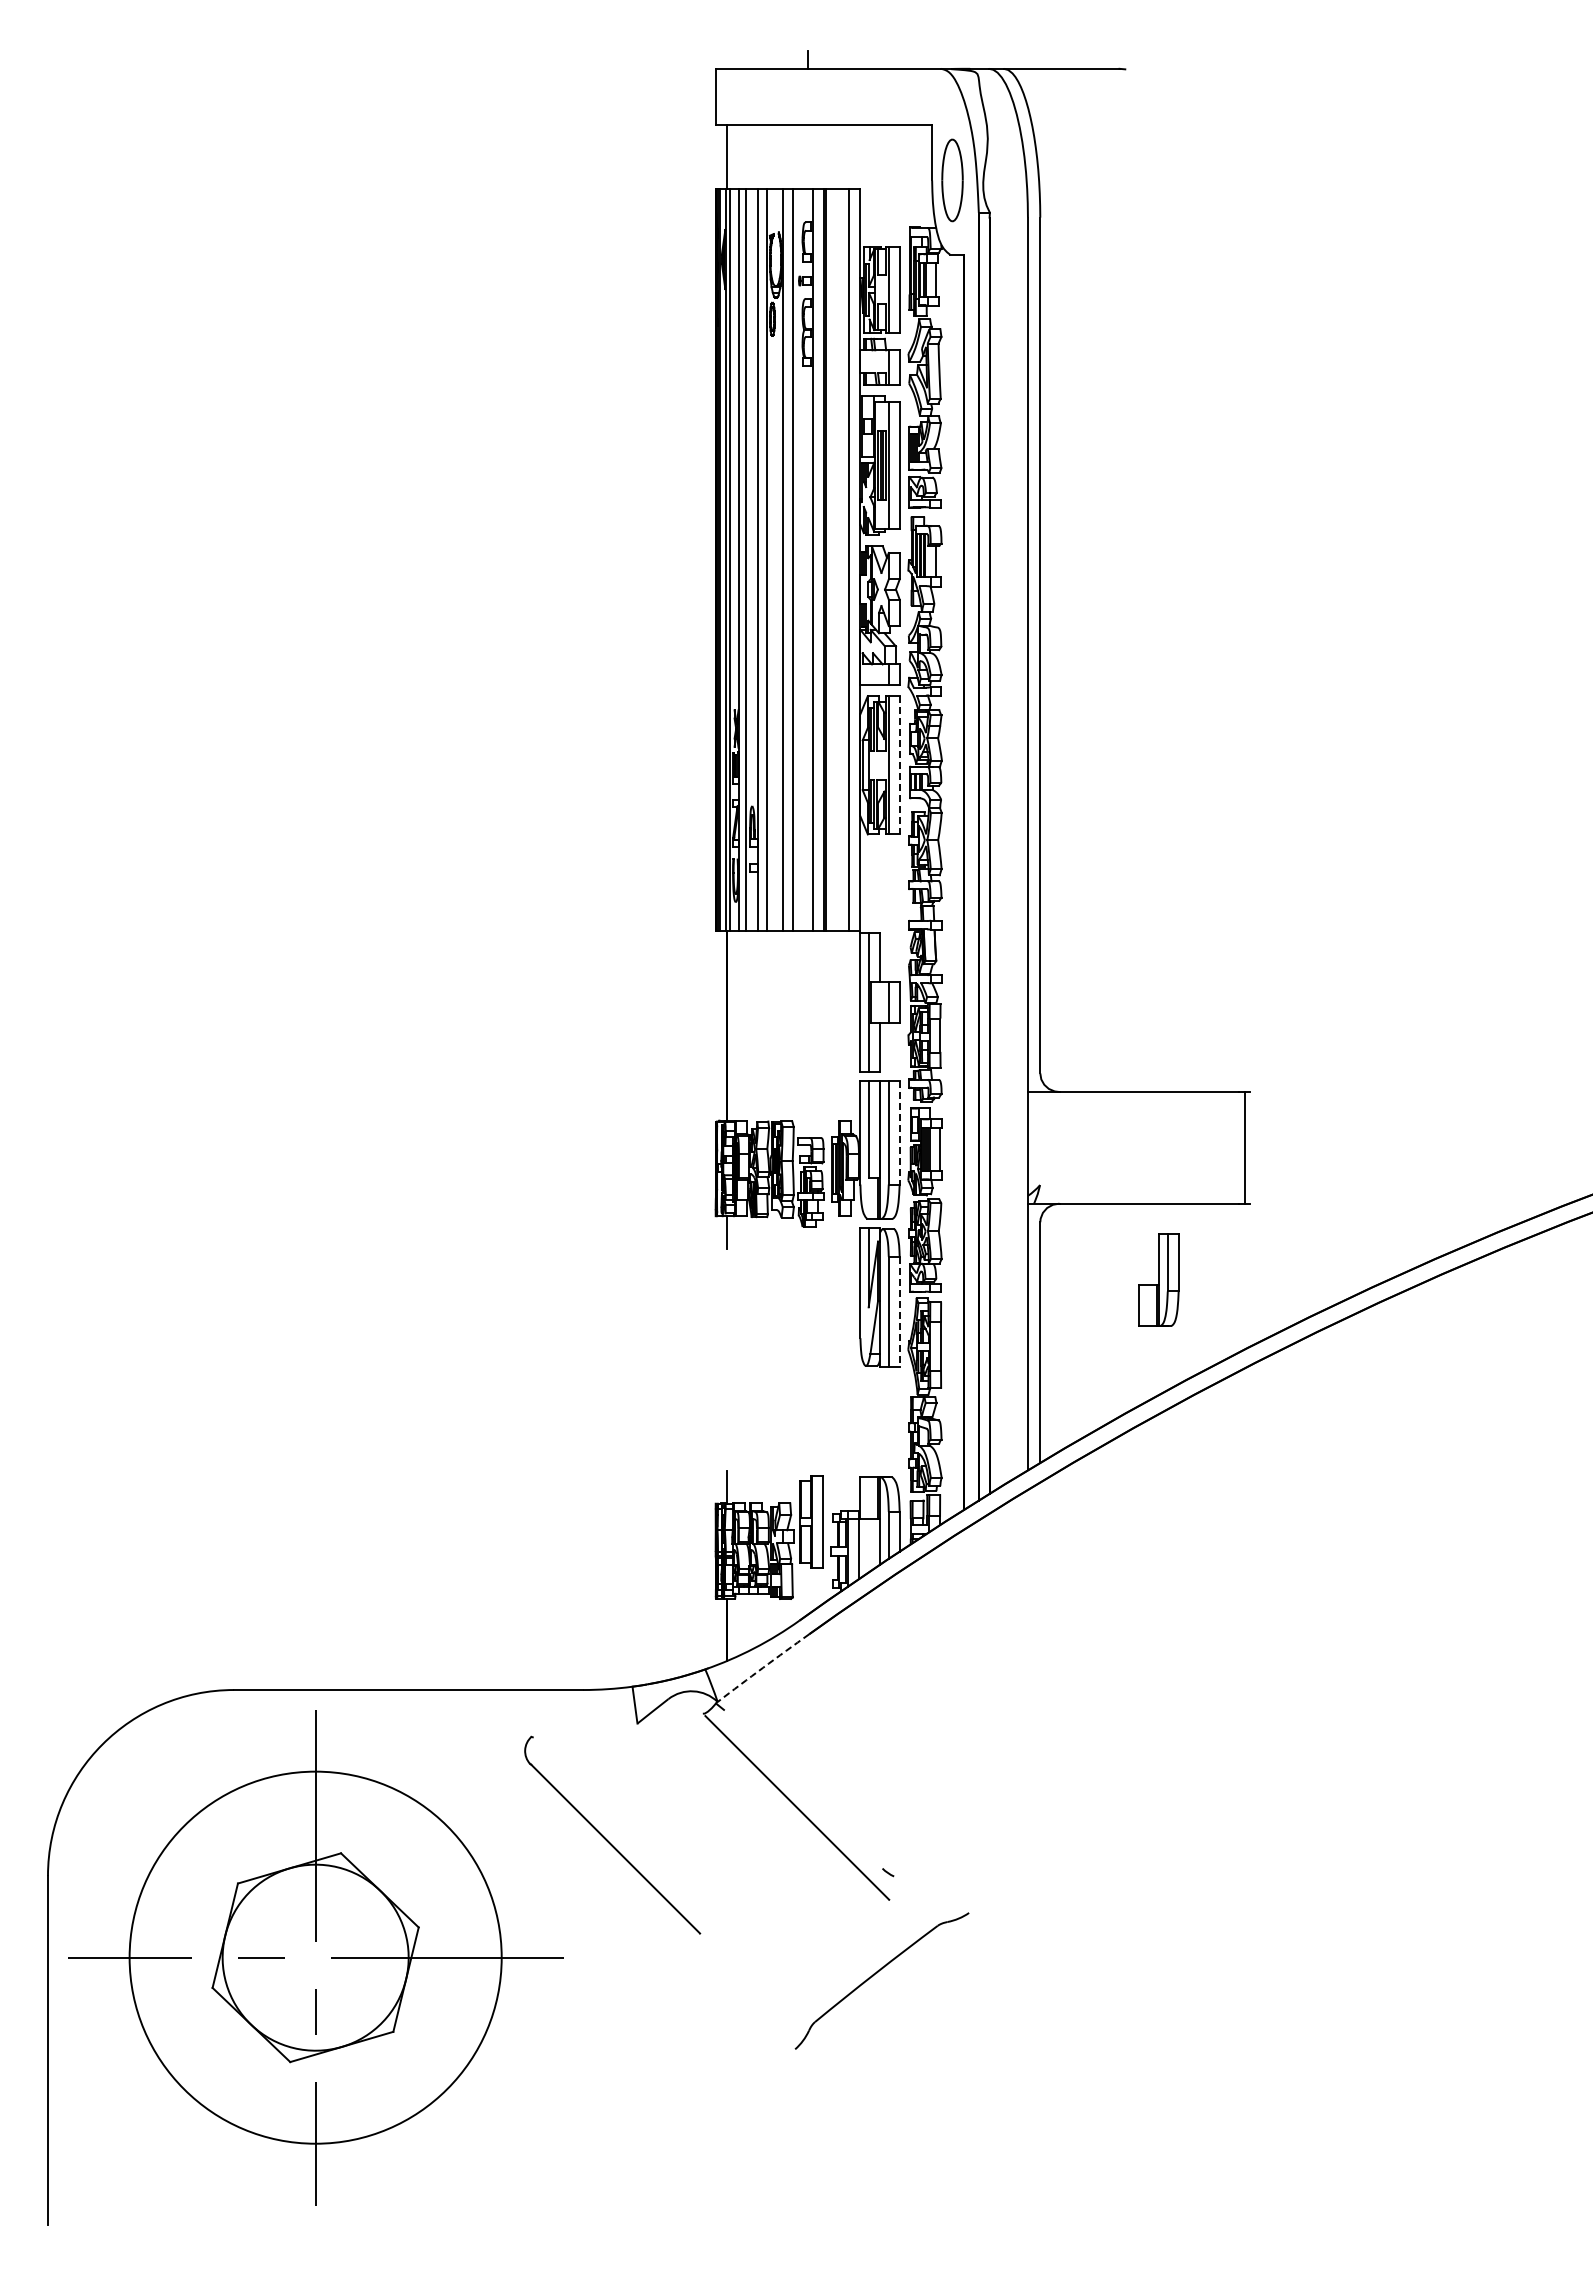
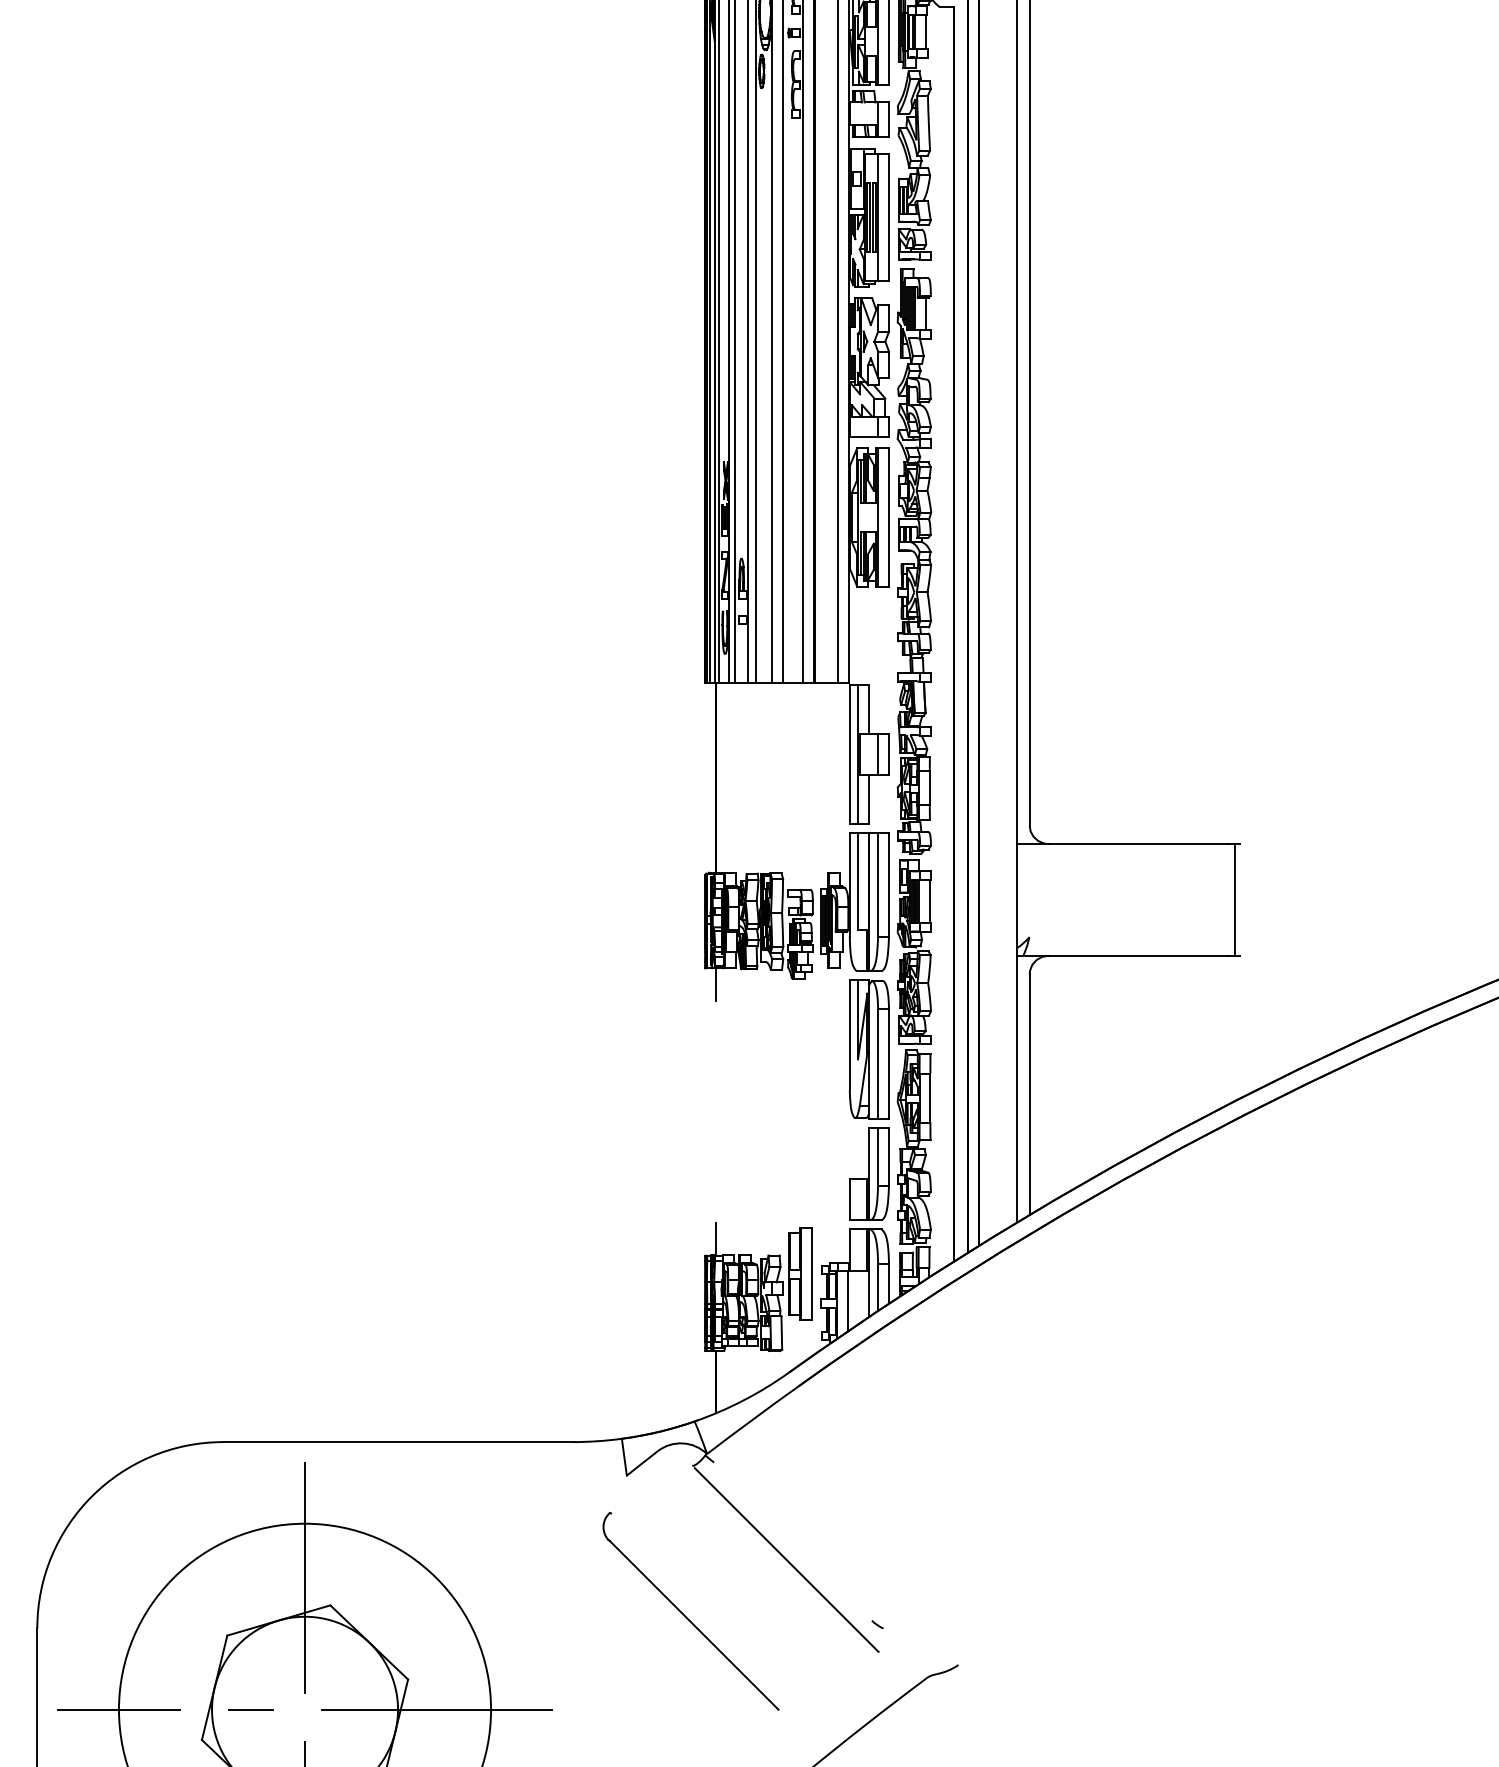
line: (899, 765) -> (888, 517), dashed -> solid
line: (899, 1132) -> (888, 884), dashed -> solid
part: (1158, 1279) -> (868, 1173), moved
line: (899, 1311) -> (888, 1063), dashed -> solid
arc: (763, 1667) -> (752, 1419), dashed -> solid
part: (607, 1839) -> (685, 1615), moved

